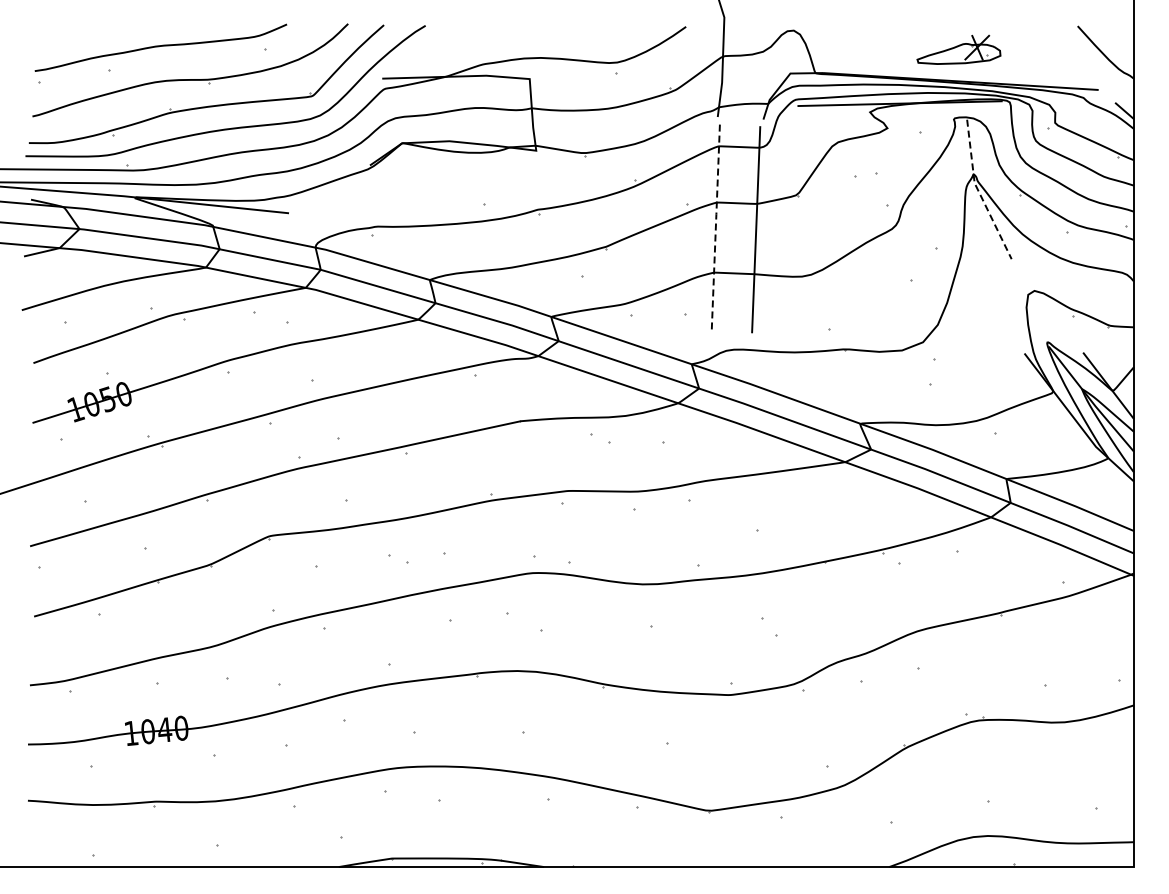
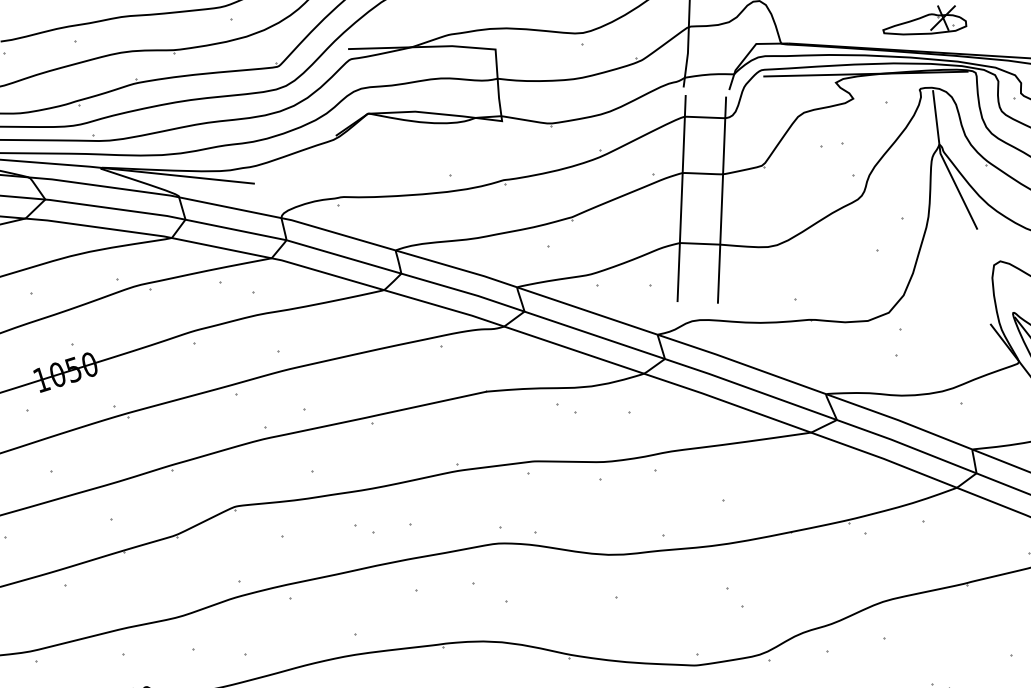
line: (979, 192) -> (945, 162), dashed -> solid
line: (715, 228) -> (681, 198), dashed -> solid

